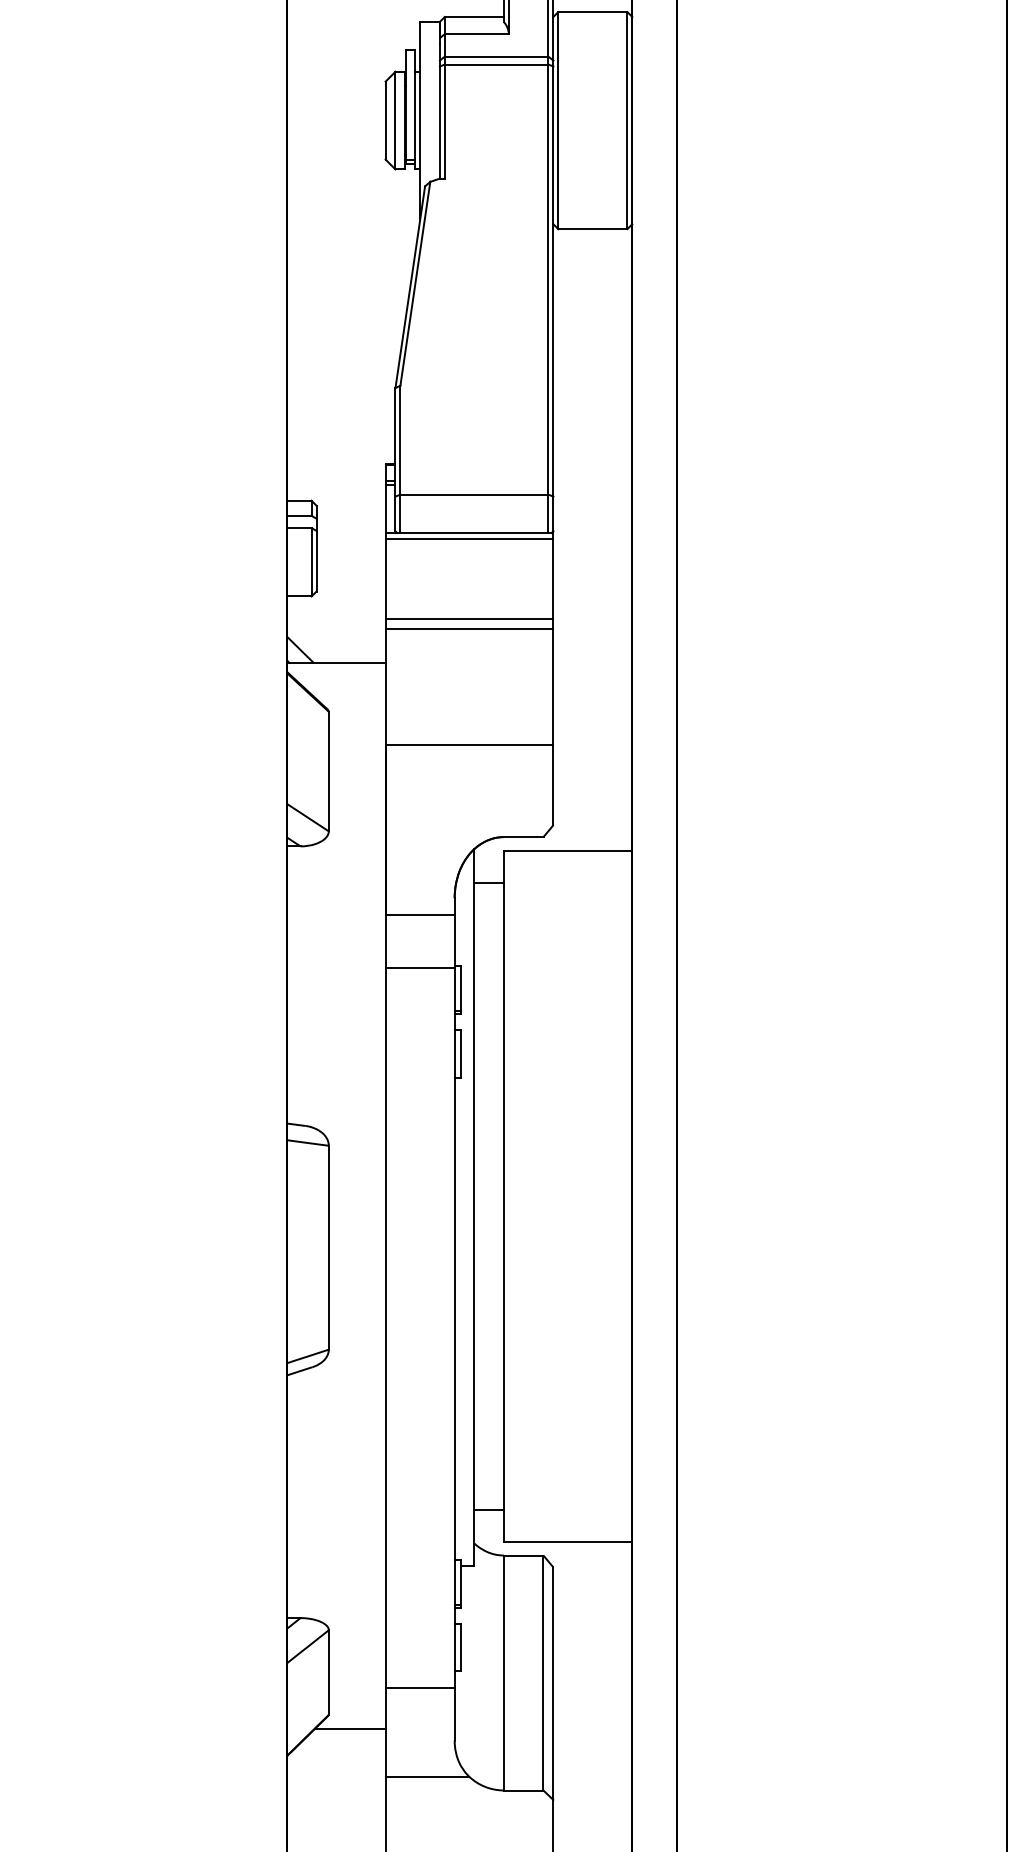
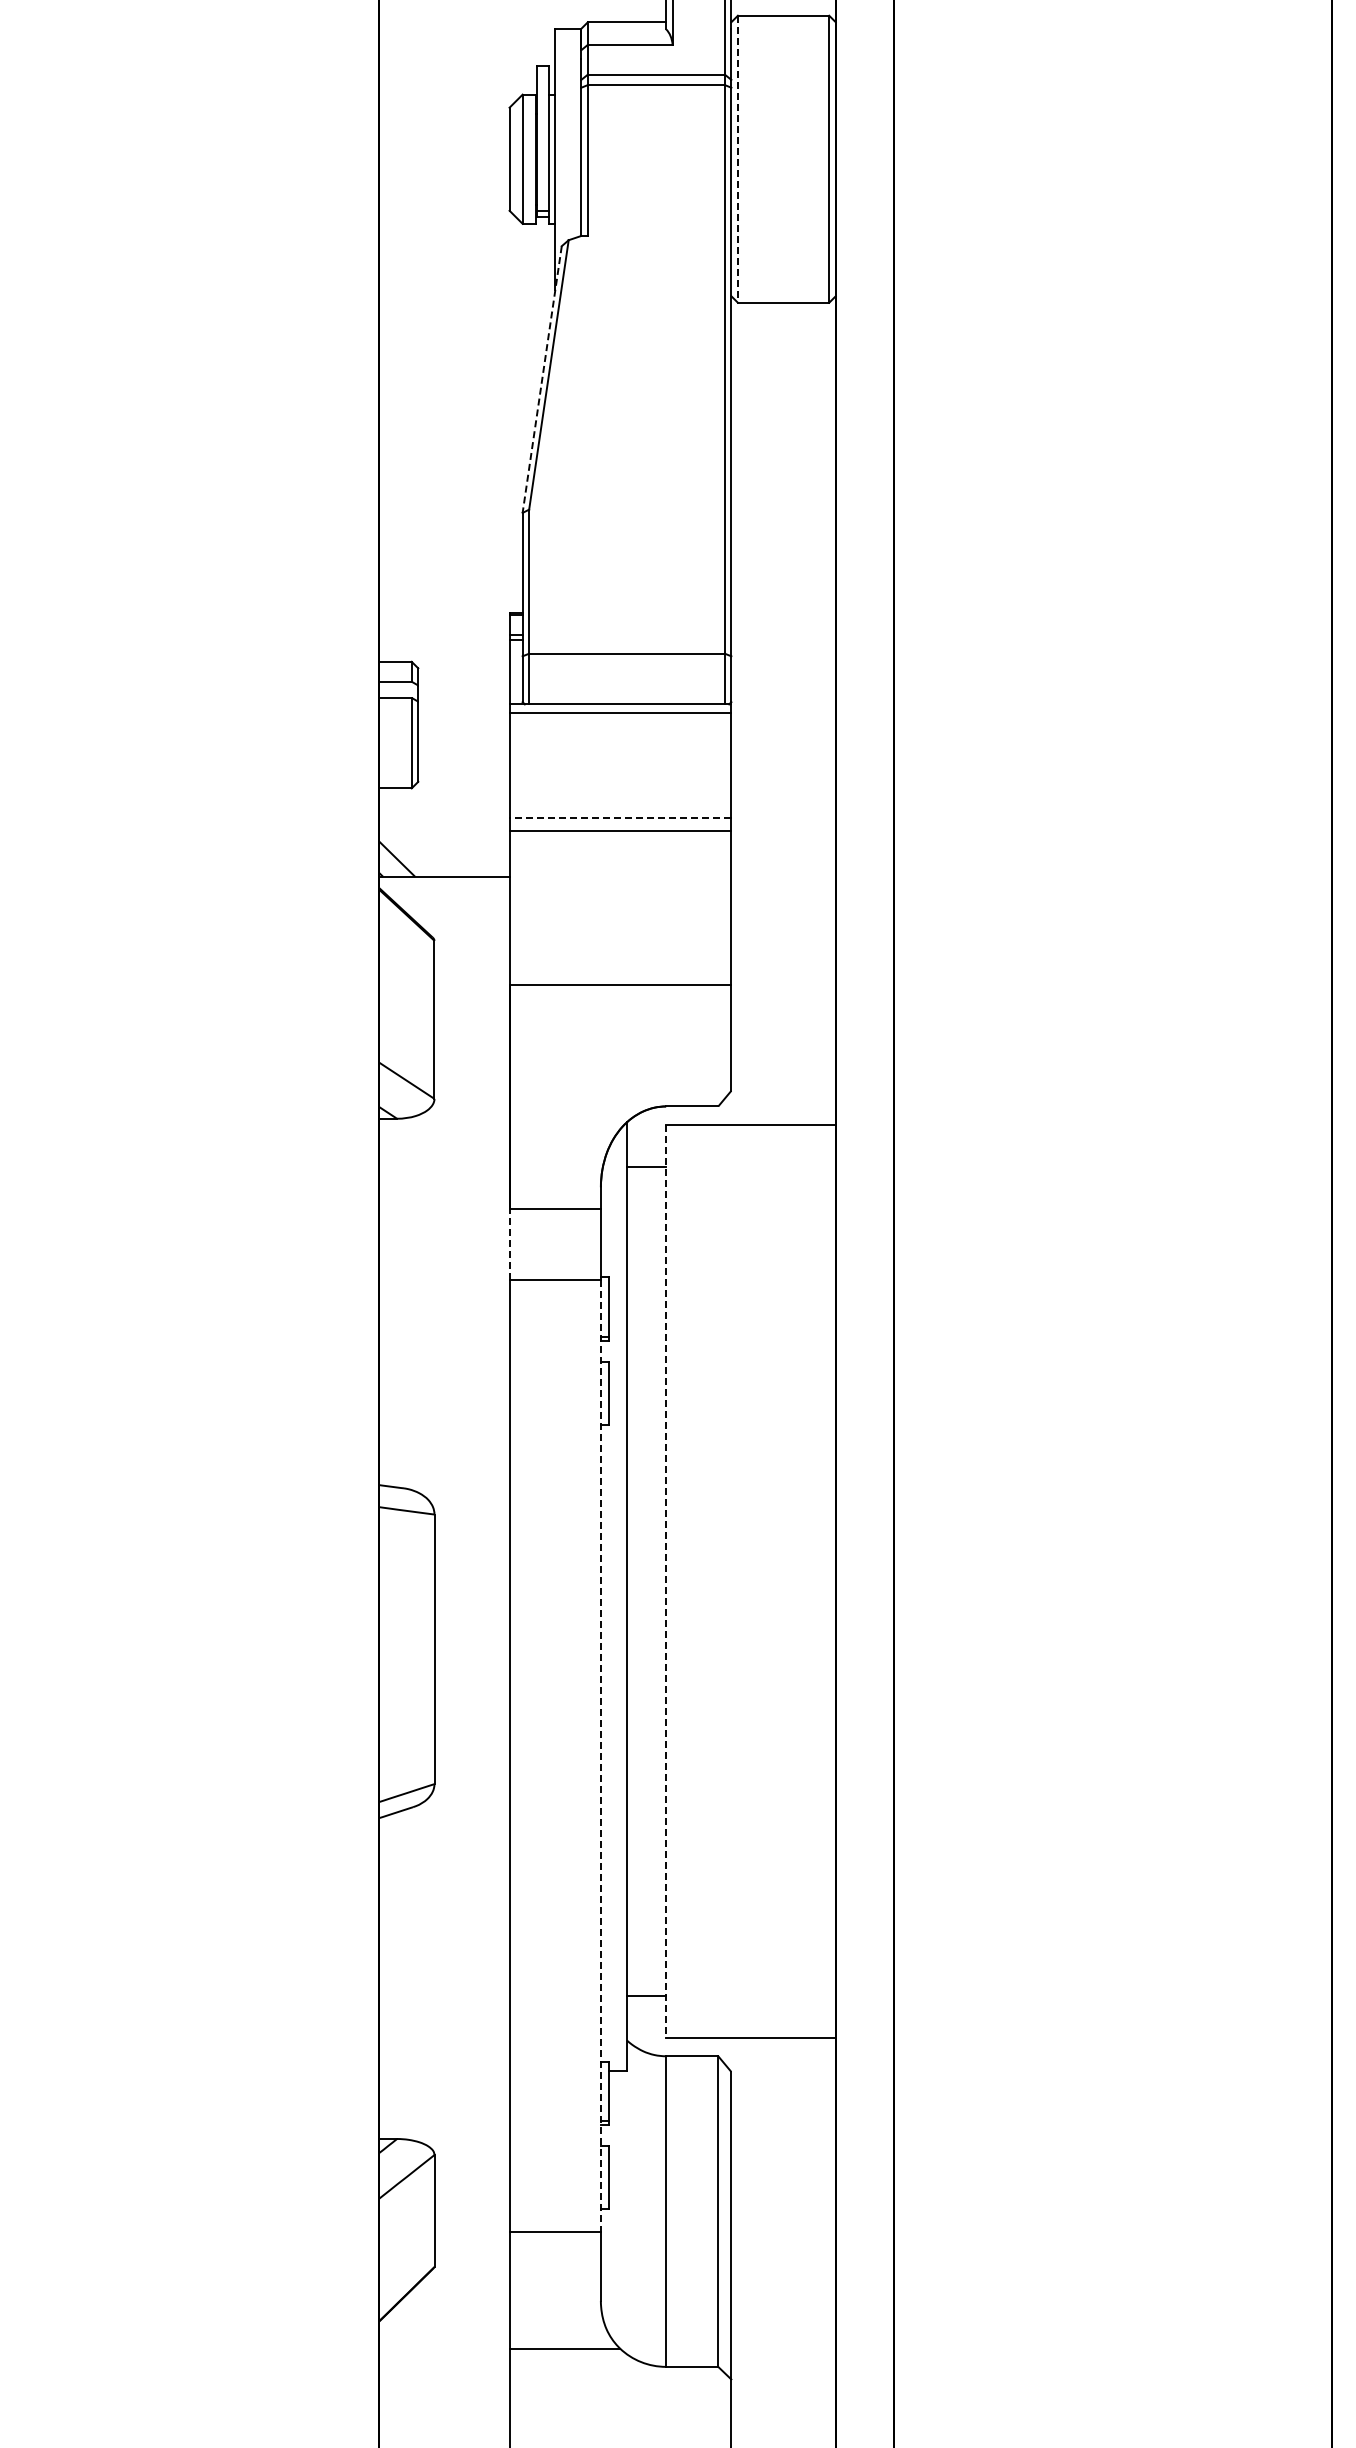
line: (558, 120) -> (737, 159), solid -> dashed
line: (410, 287) -> (542, 379), solid -> dashed
line: (469, 619) -> (620, 818), solid -> dashed
line: (385, 941) -> (509, 1244), solid -> dashed
line: (504, 1196) -> (666, 1581), solid -> dashed
line: (454, 1328) -> (600, 1756), solid -> dashed
line: (349, 1728) -> (462, 2285), removed

